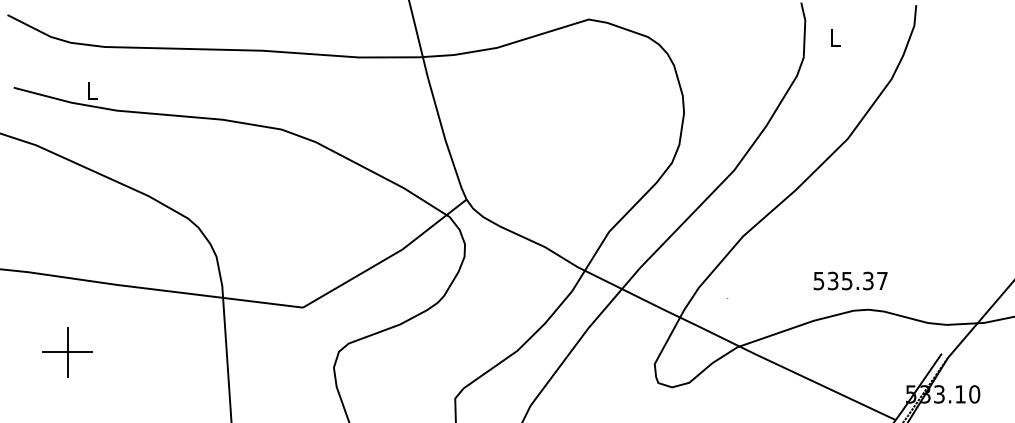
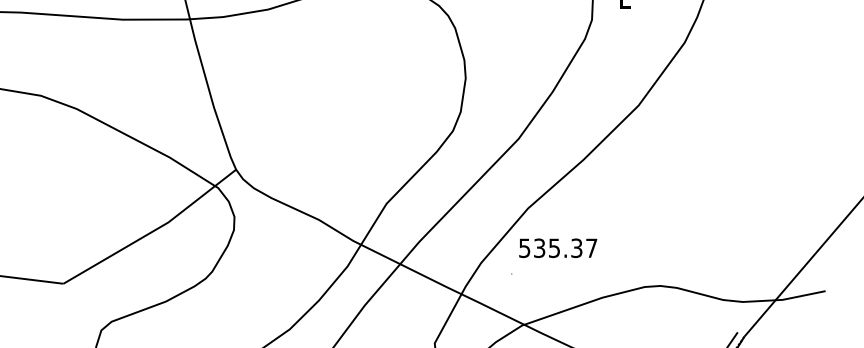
text: (850, 280) -> (558, 247), moved

